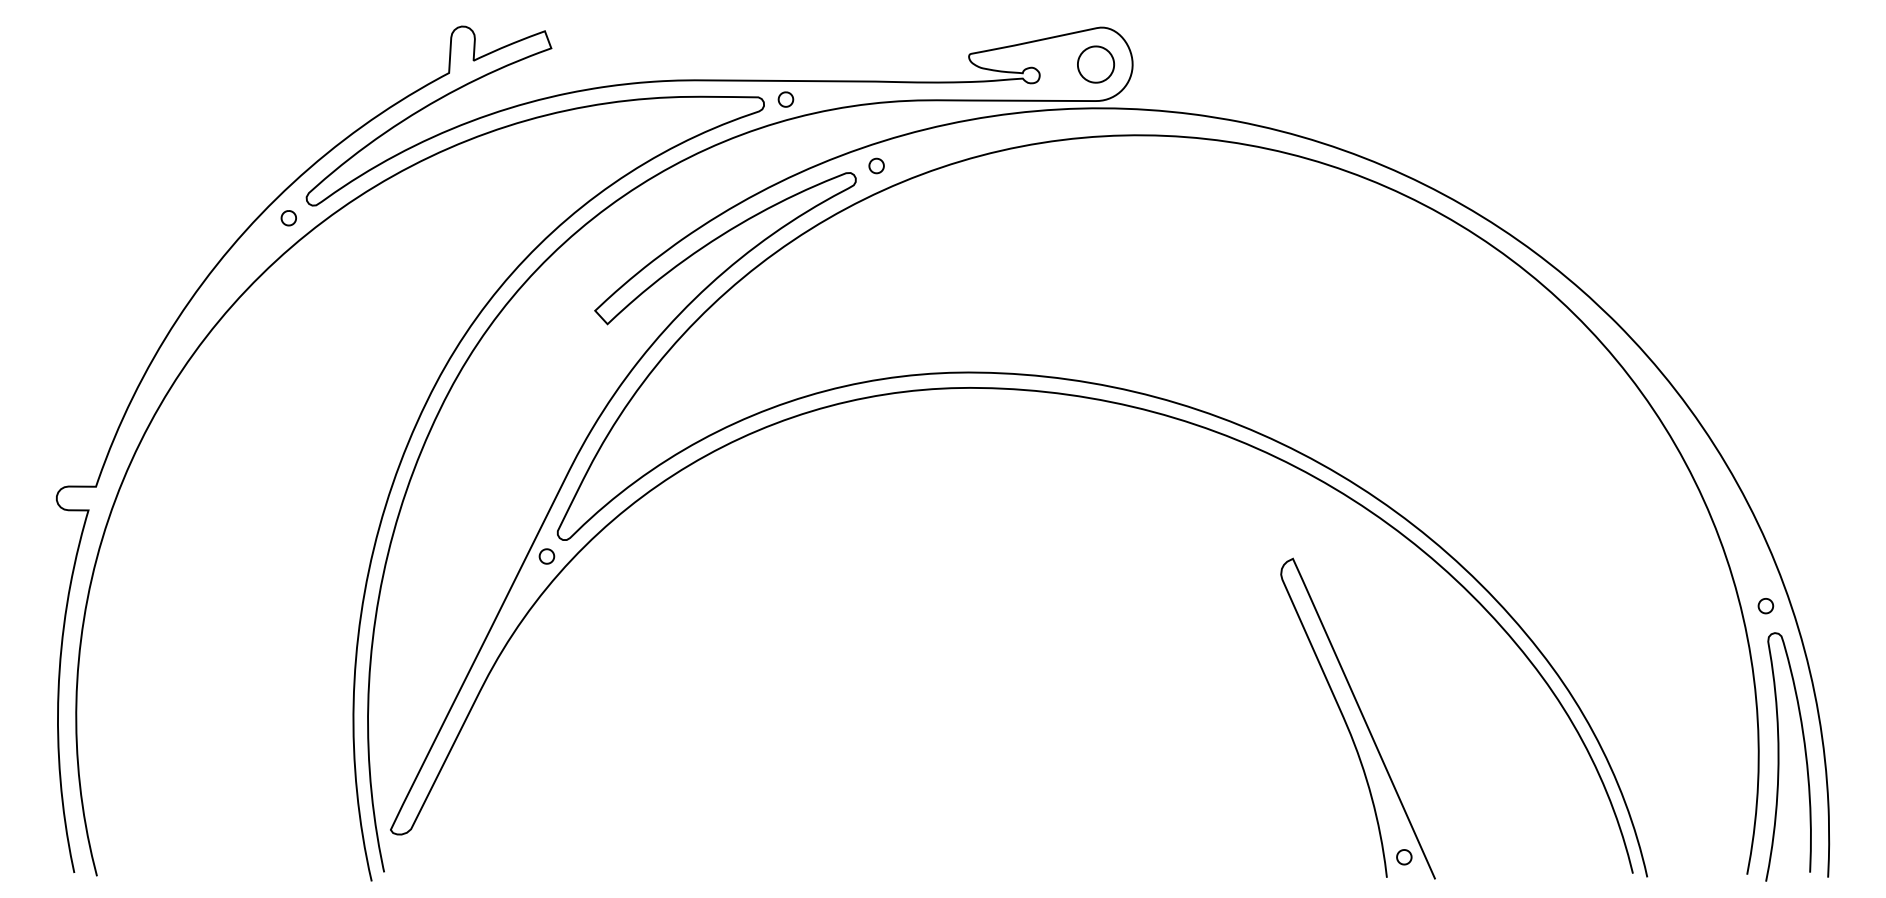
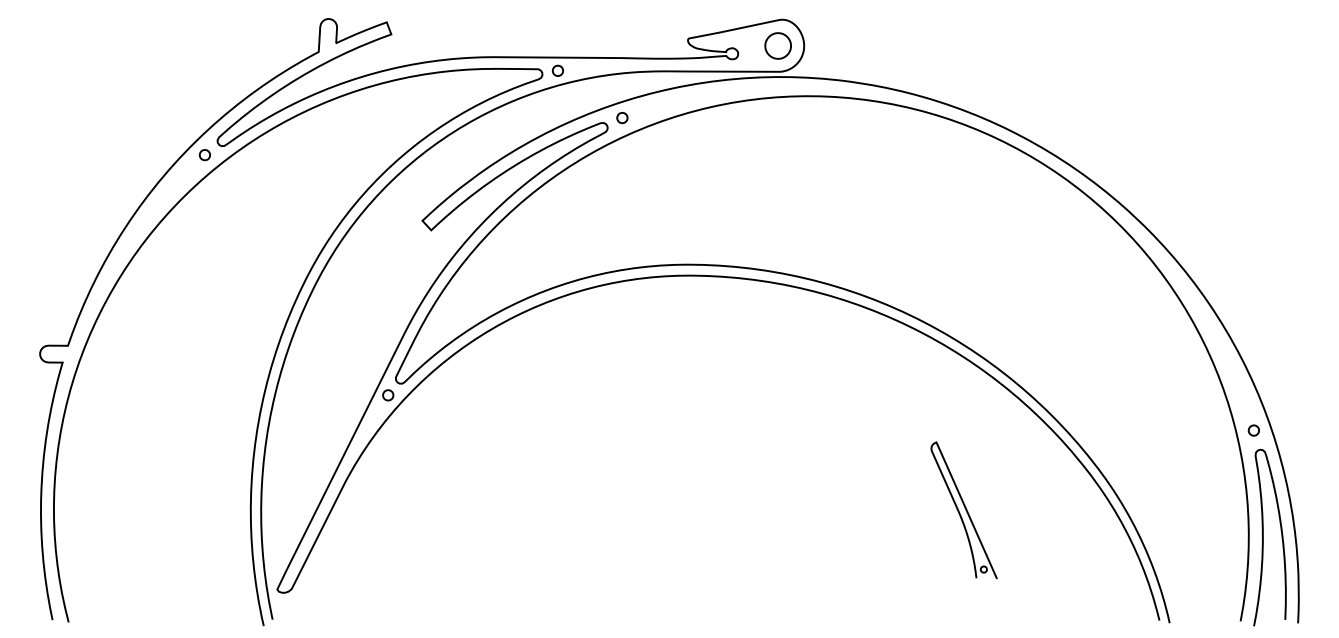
part: (1356, 718) -> (963, 510), size x0.6

